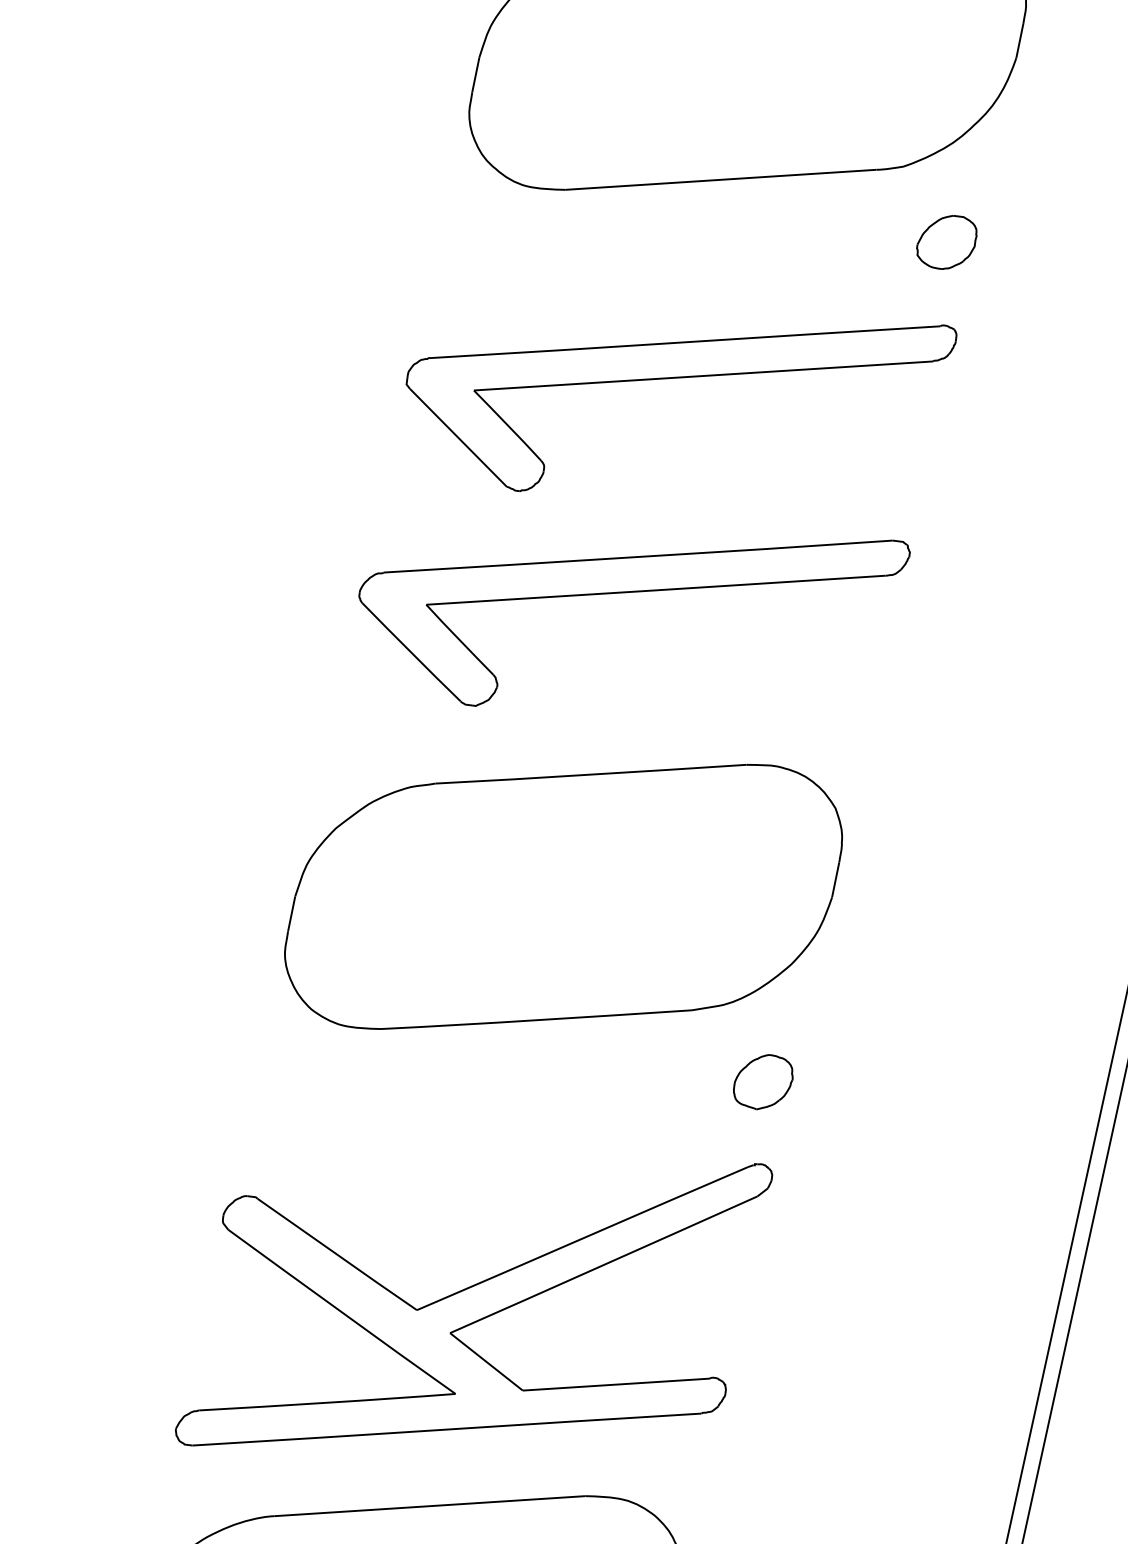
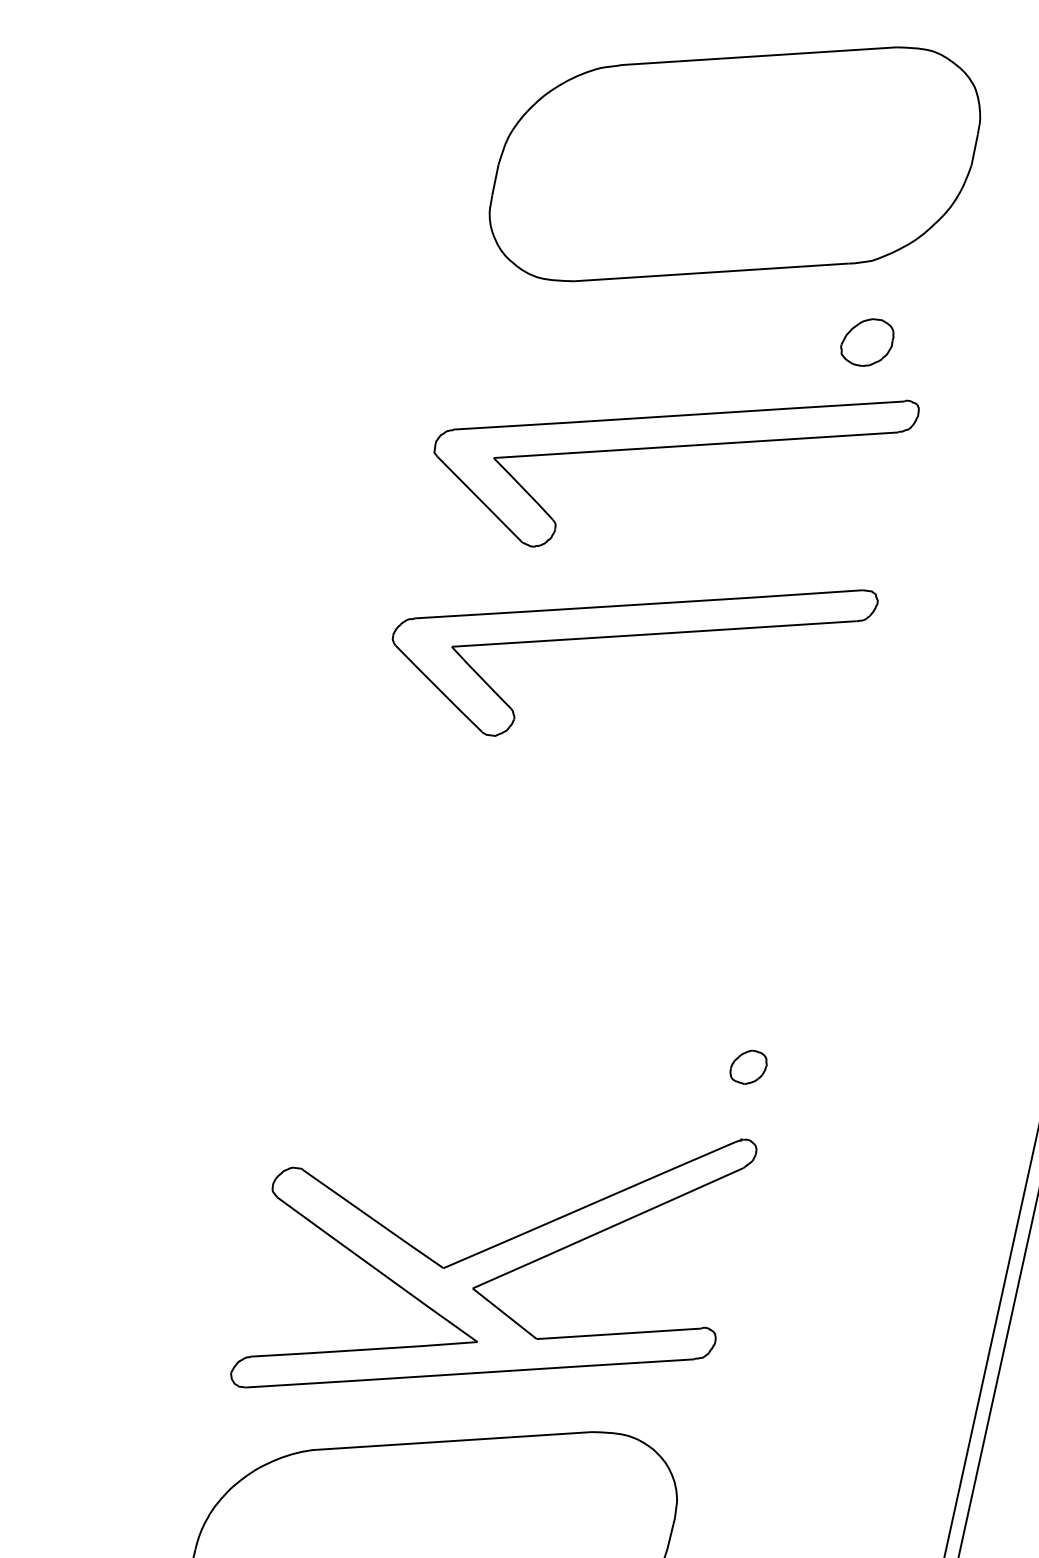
part: (946, 242) -> (867, 342), moved
part: (563, 896) -> (572, 903), removed
part: (763, 1082) -> (748, 1067), size x0.7

